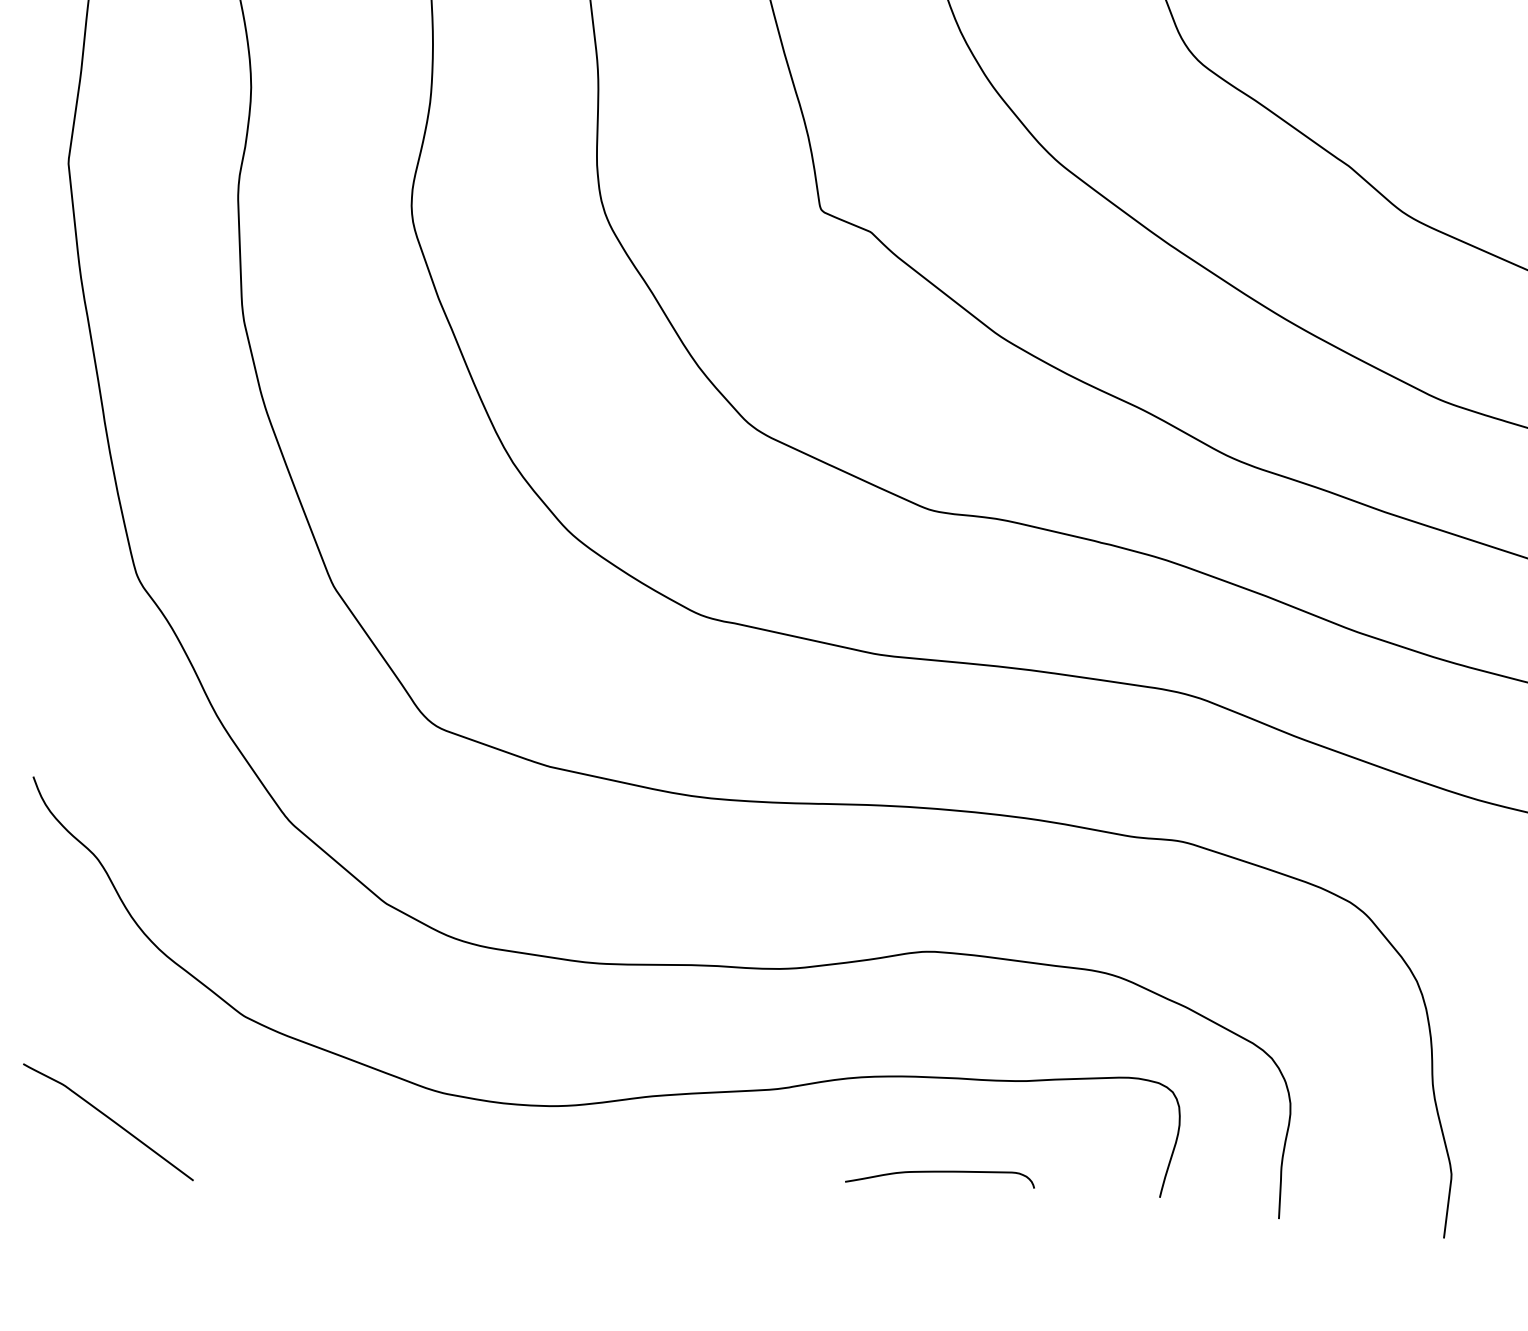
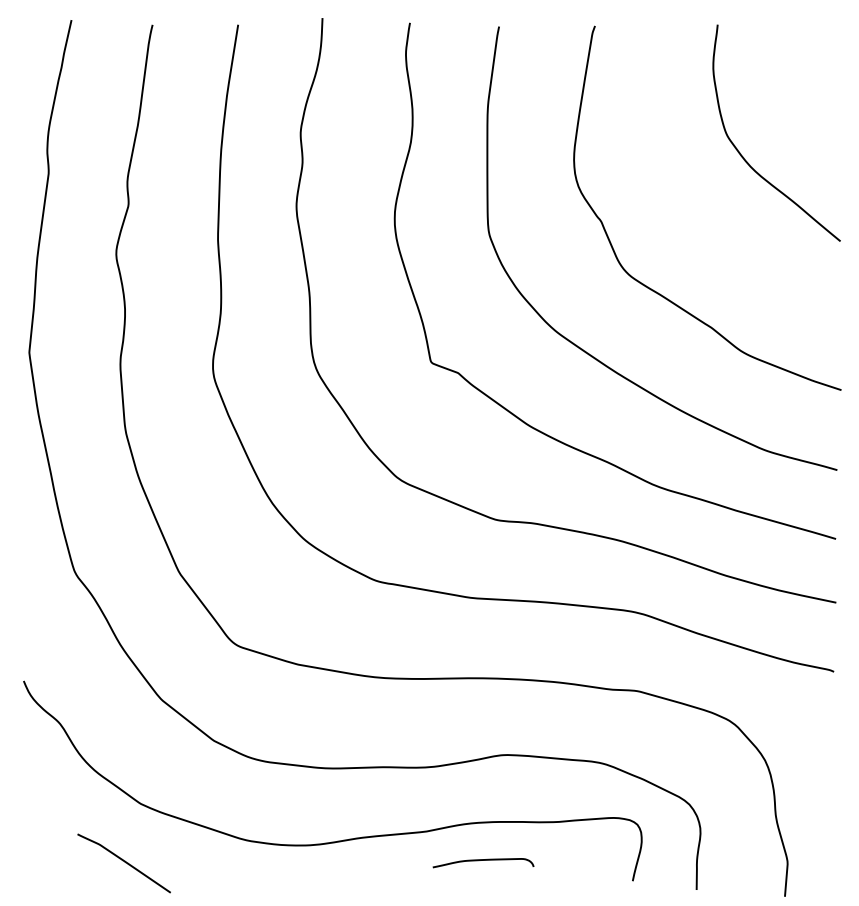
curve: (109, 1120) -> (124, 862), moved
curve: (940, 1172) -> (483, 860), moved

